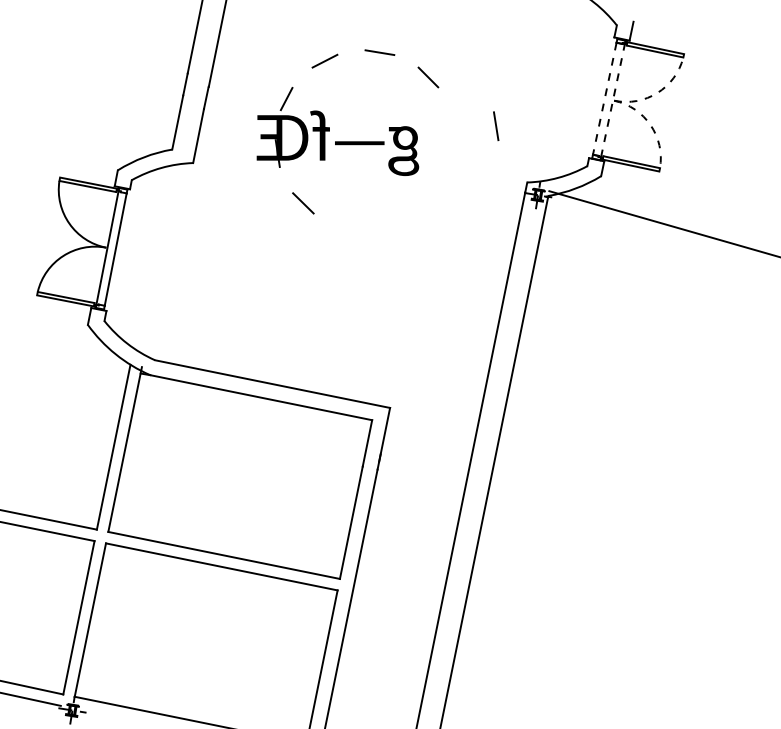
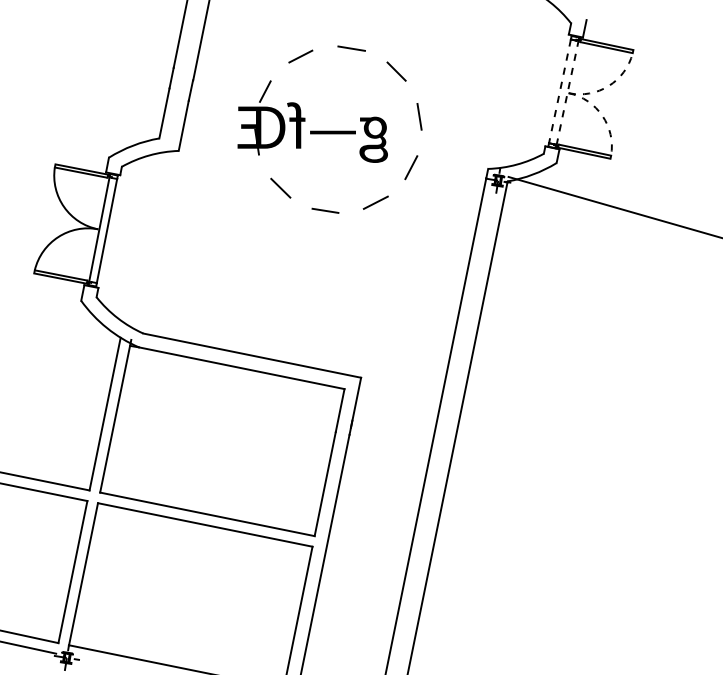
line: (496, 125) -> (419, 116), moved
line: (443, 180) -> (410, 167), added
line: (405, 218) -> (375, 202), added
line: (351, 227) -> (325, 210), added

